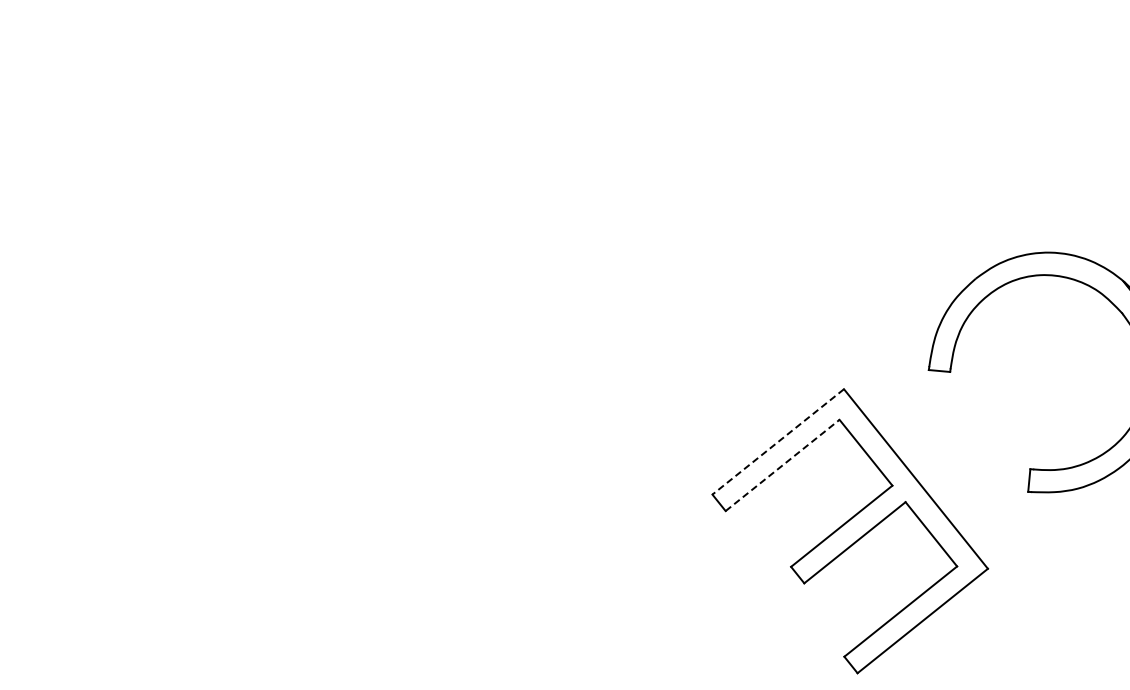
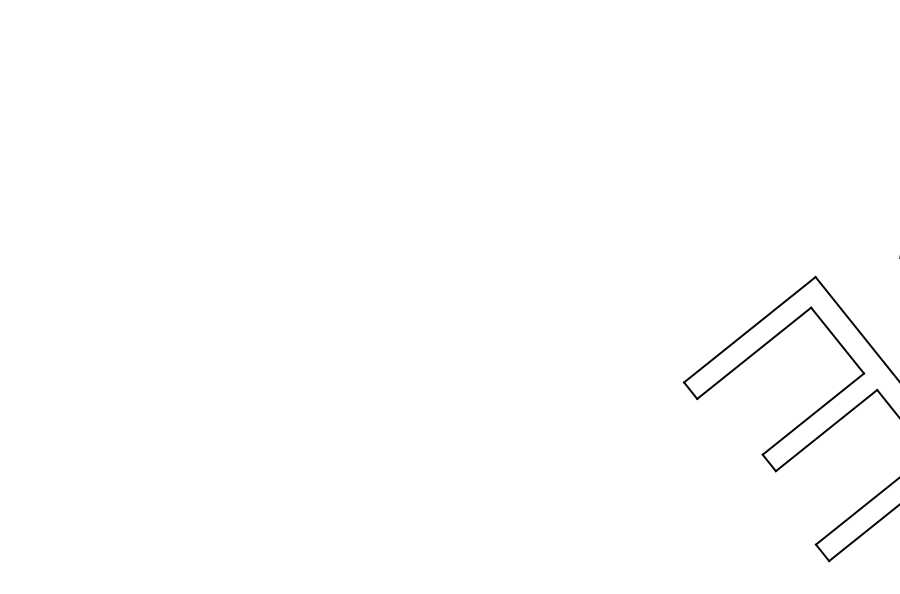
line: (777, 442) -> (749, 330), dashed -> solid
line: (782, 465) -> (754, 353), dashed -> solid

